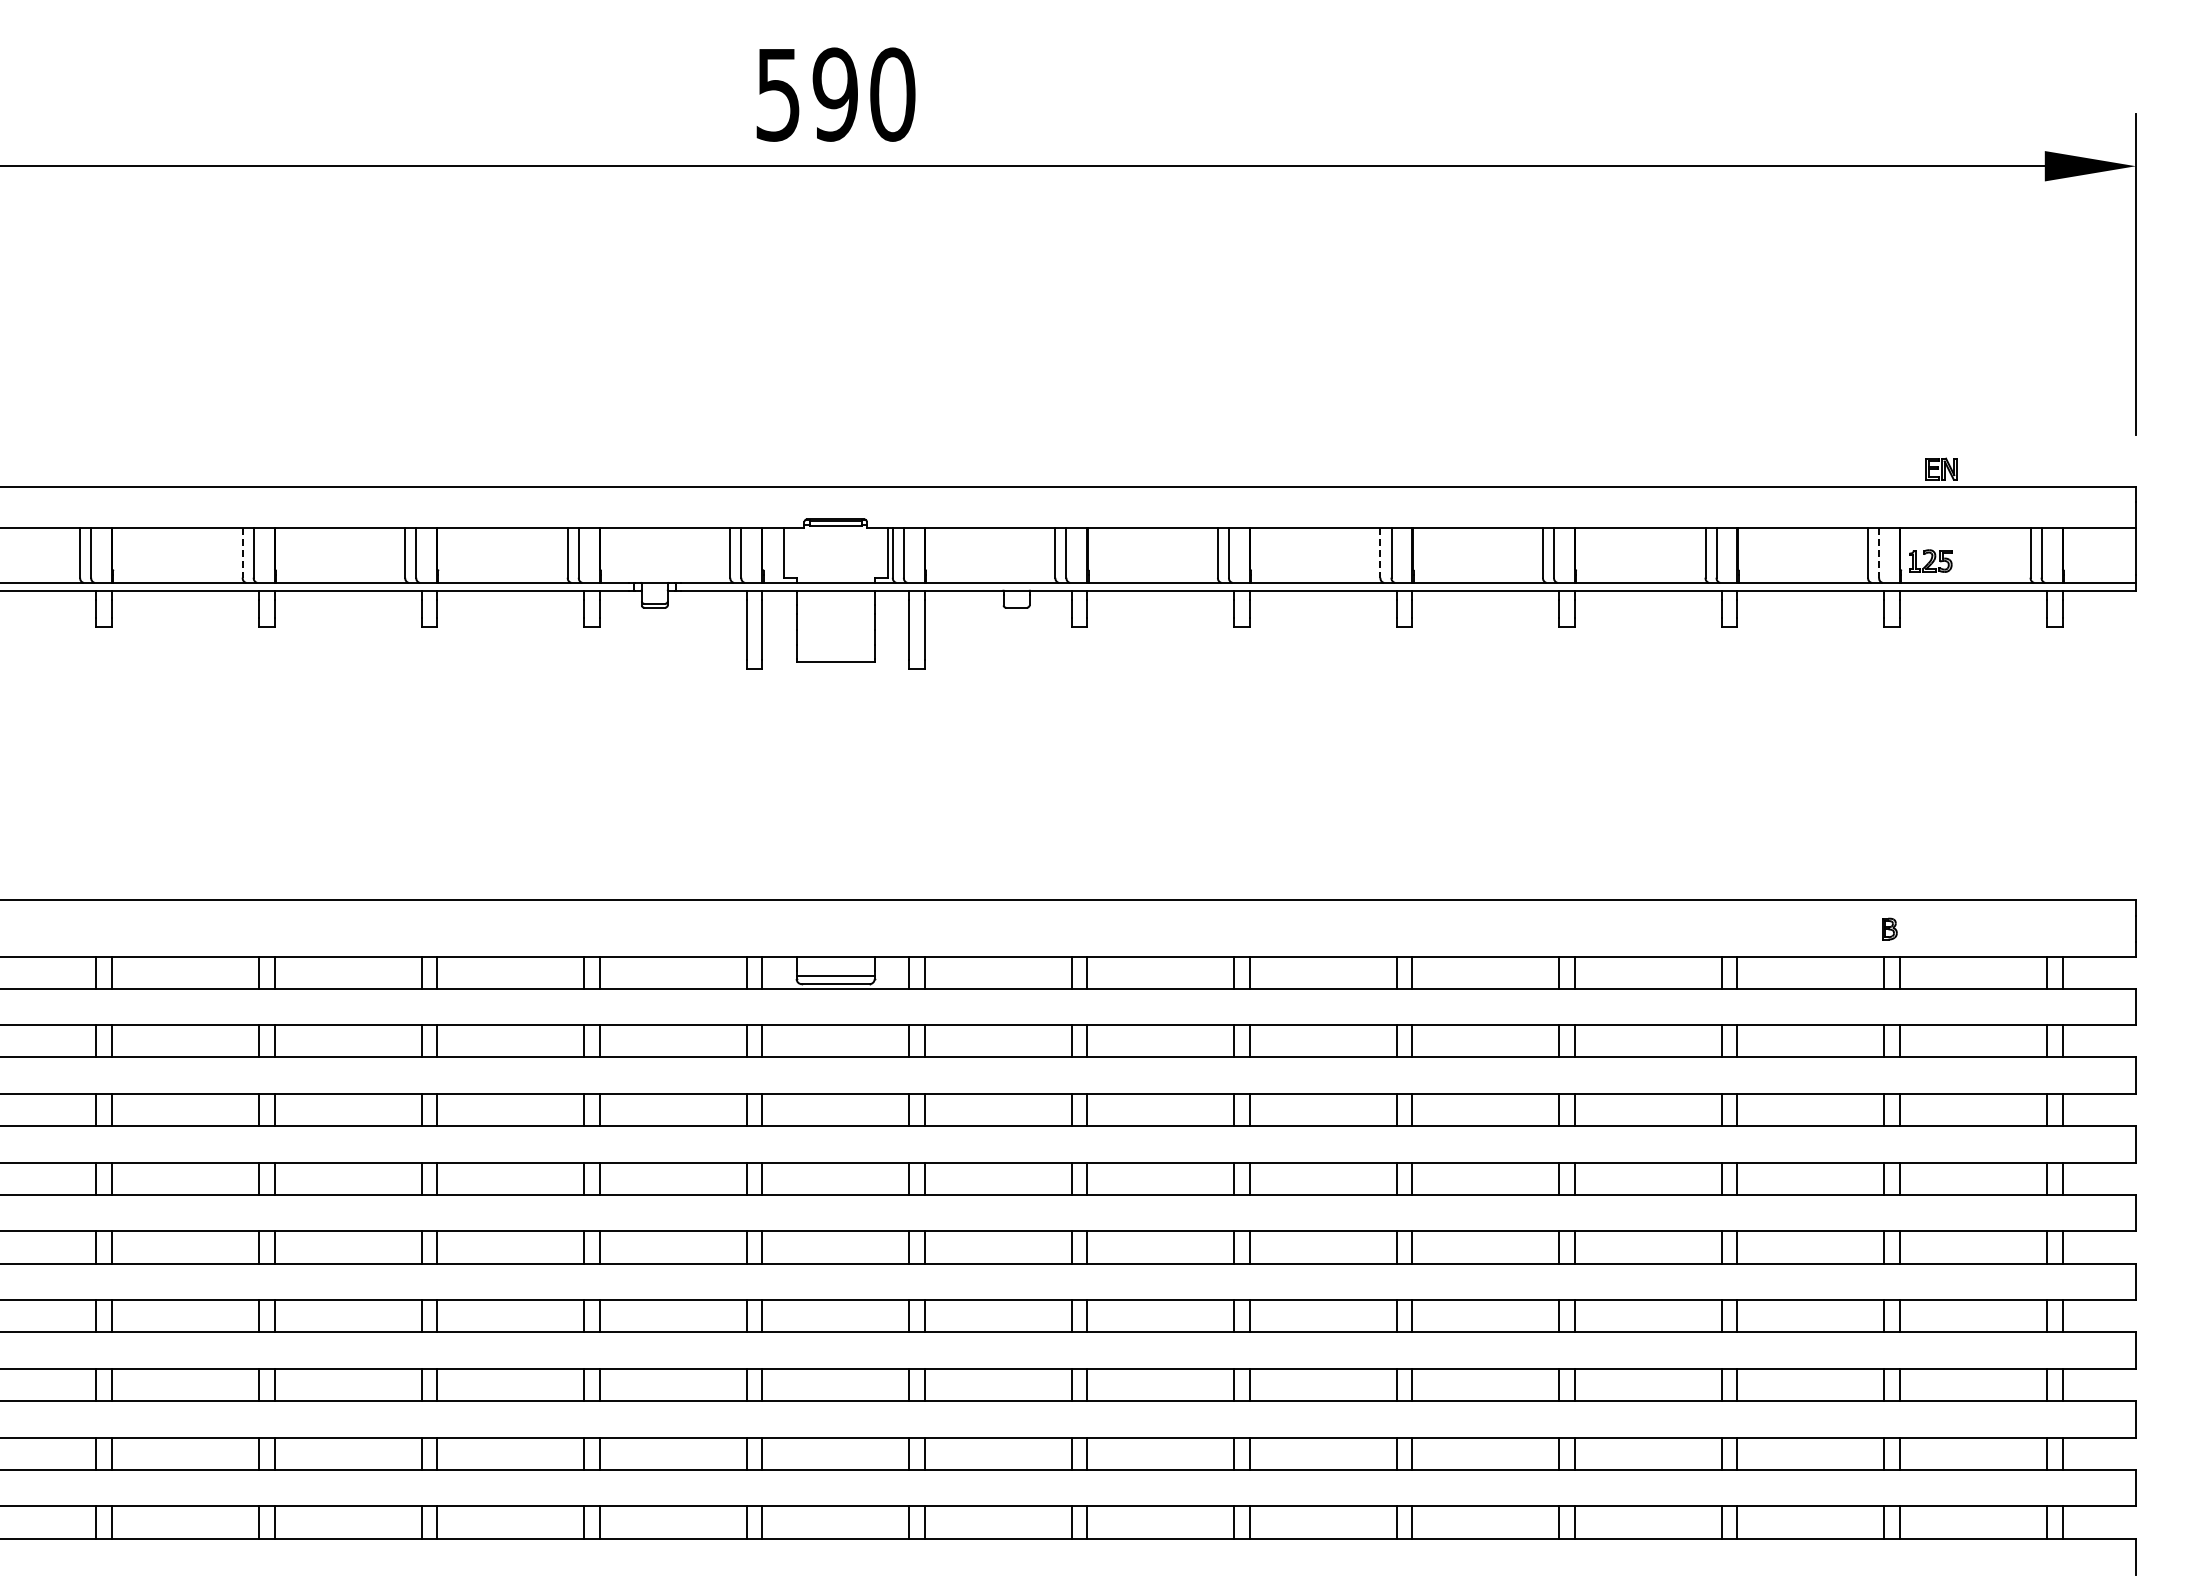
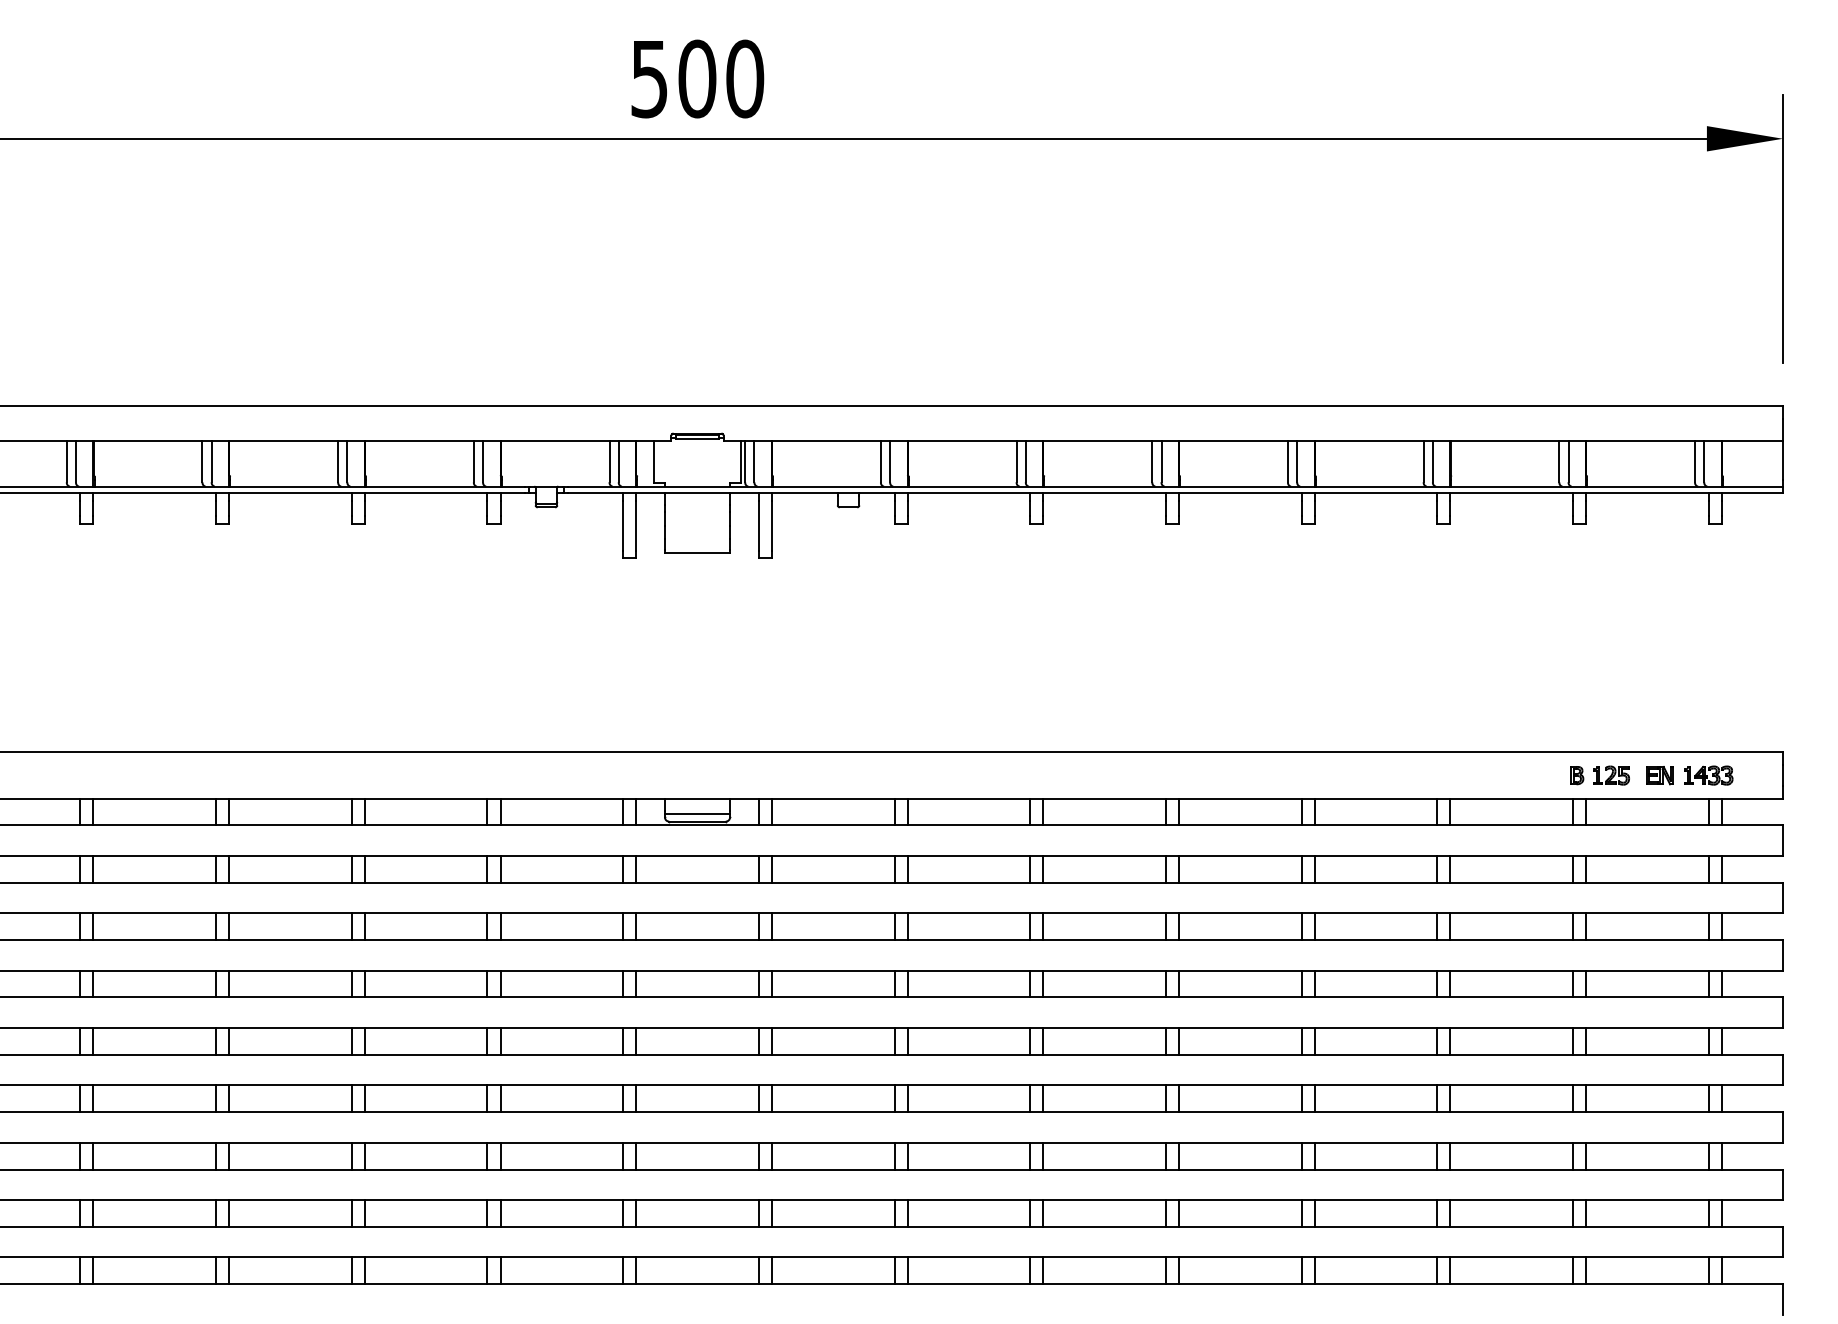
text: (835, 94) -> (697, 78), 590 -> 500
part: (1941, 468) -> (1659, 775), moved
line: (242, 552) -> (202, 461), dashed -> solid
line: (1380, 552) -> (1152, 461), dashed -> solid
line: (1879, 552) -> (1568, 461), dashed -> solid
part: (1930, 560) -> (1611, 775), moved
part: (2046, 928) -> (1708, 775), added

